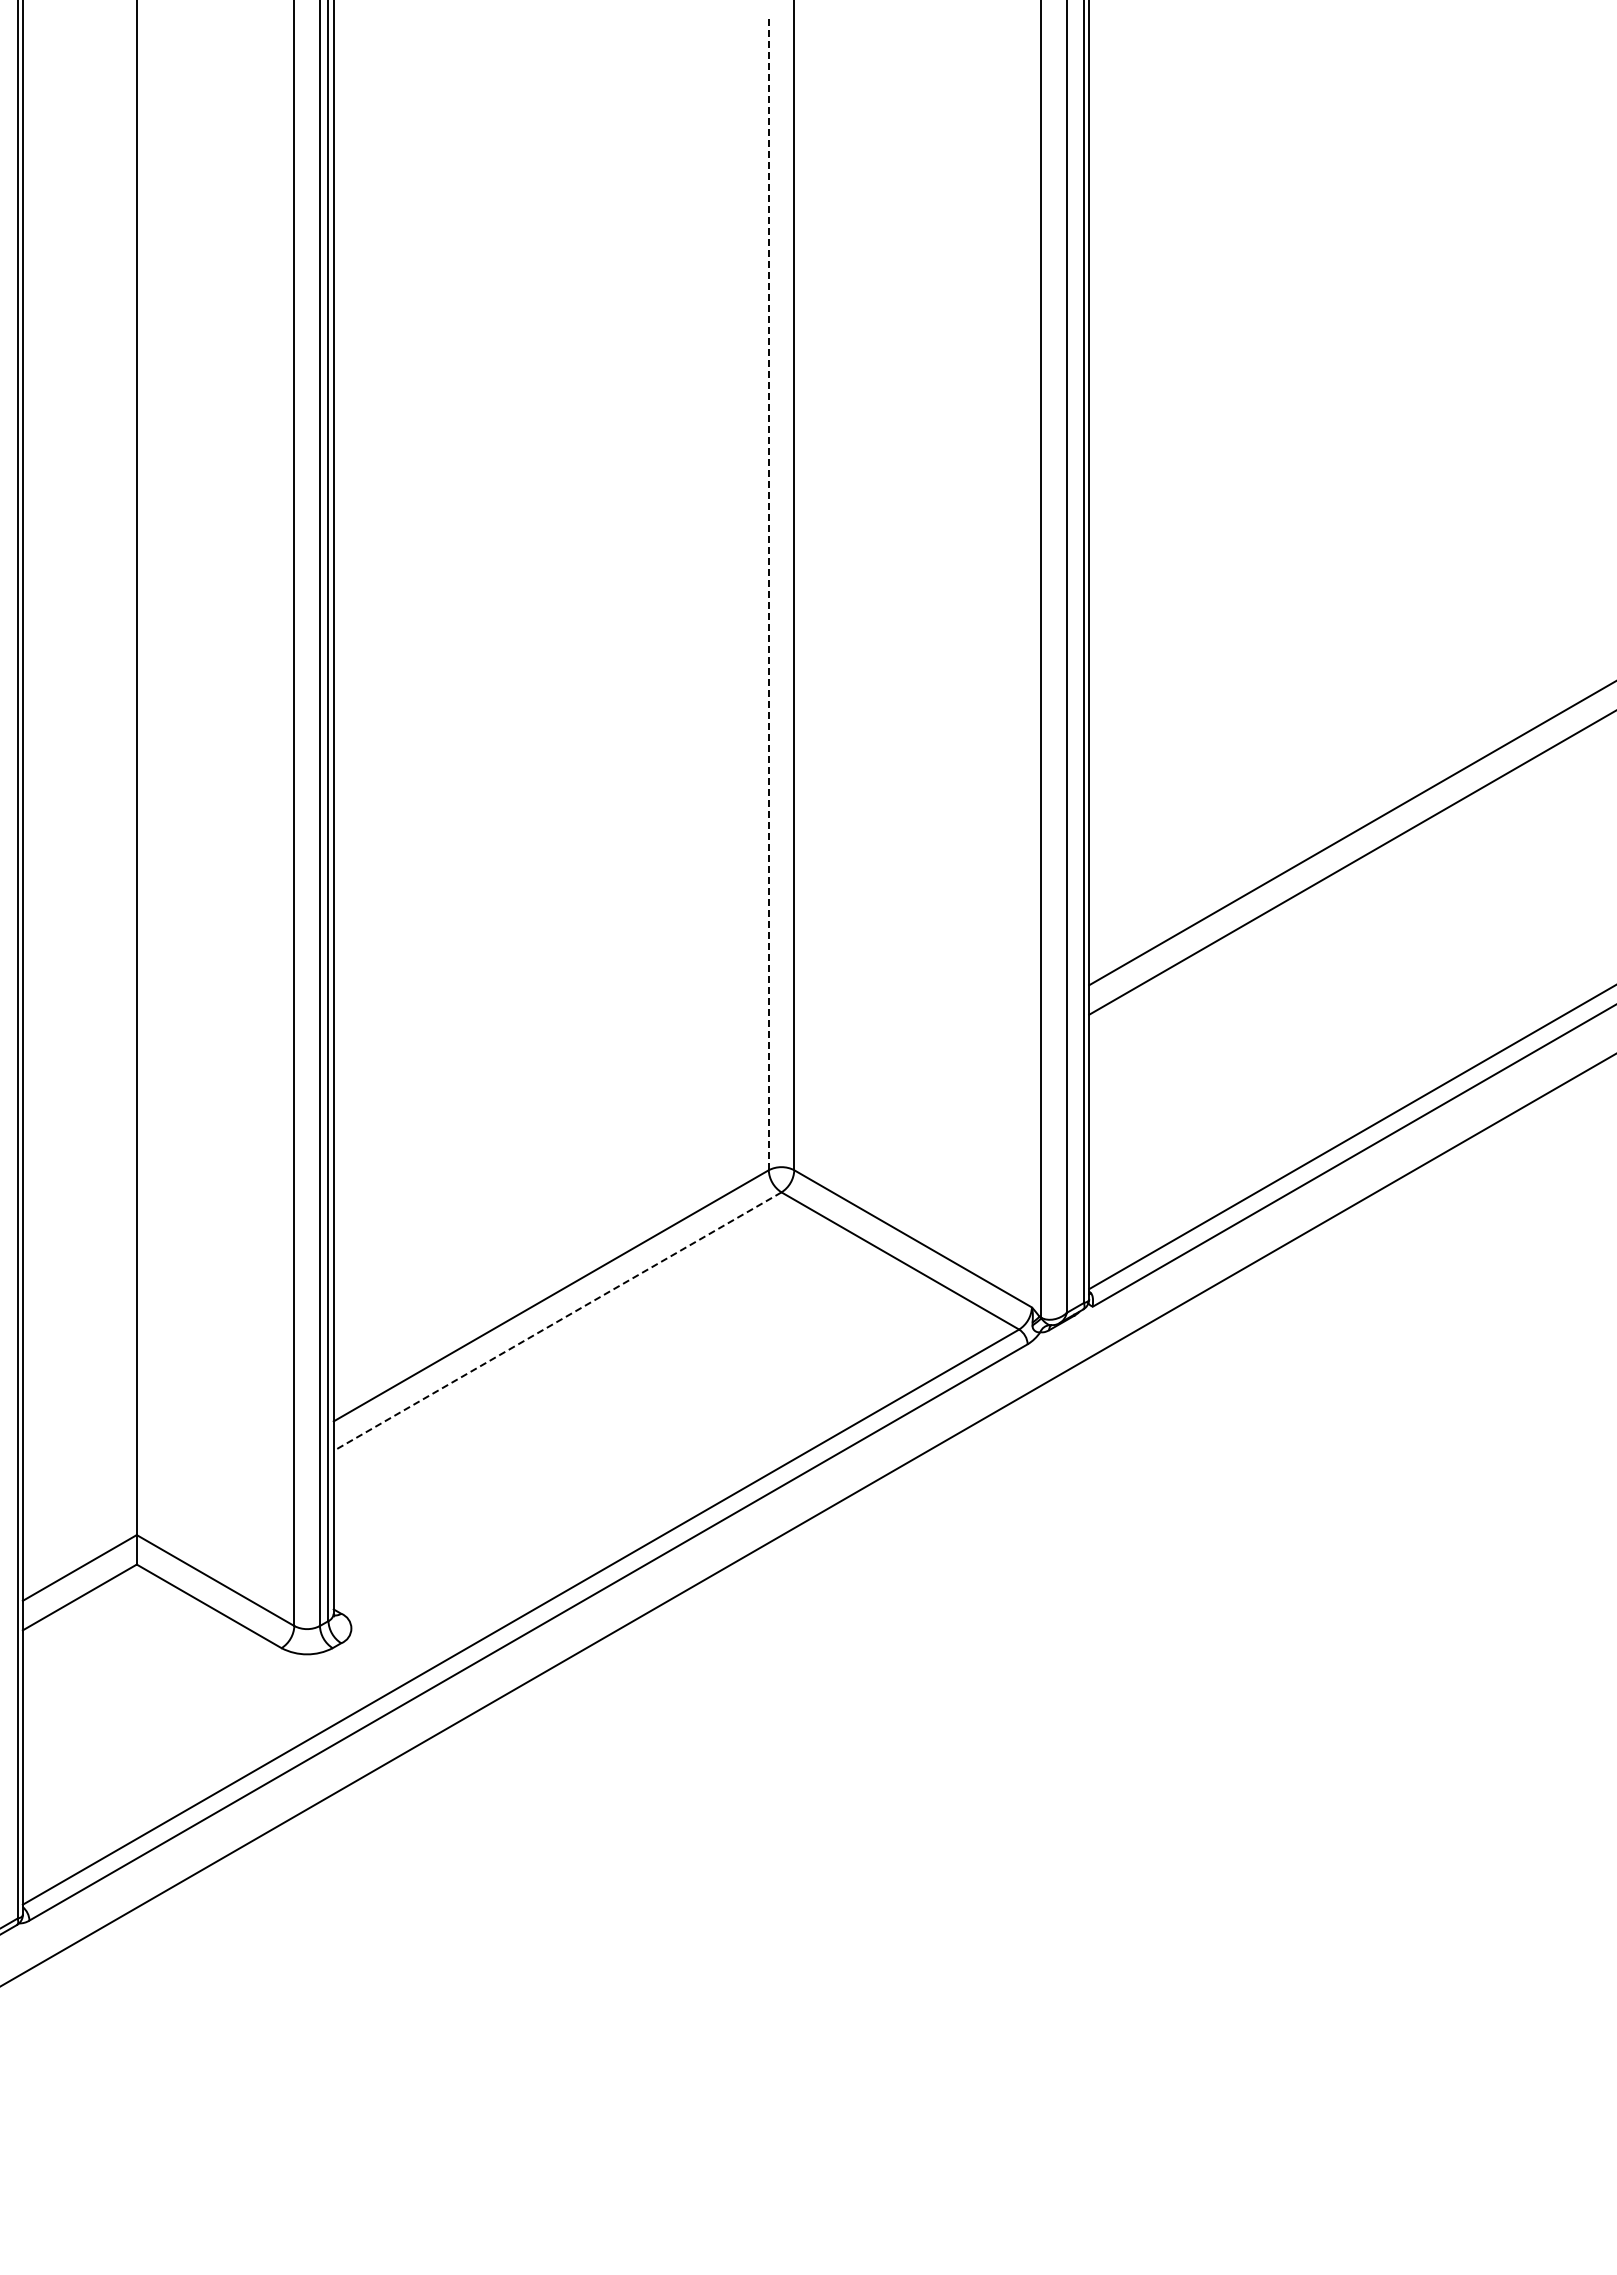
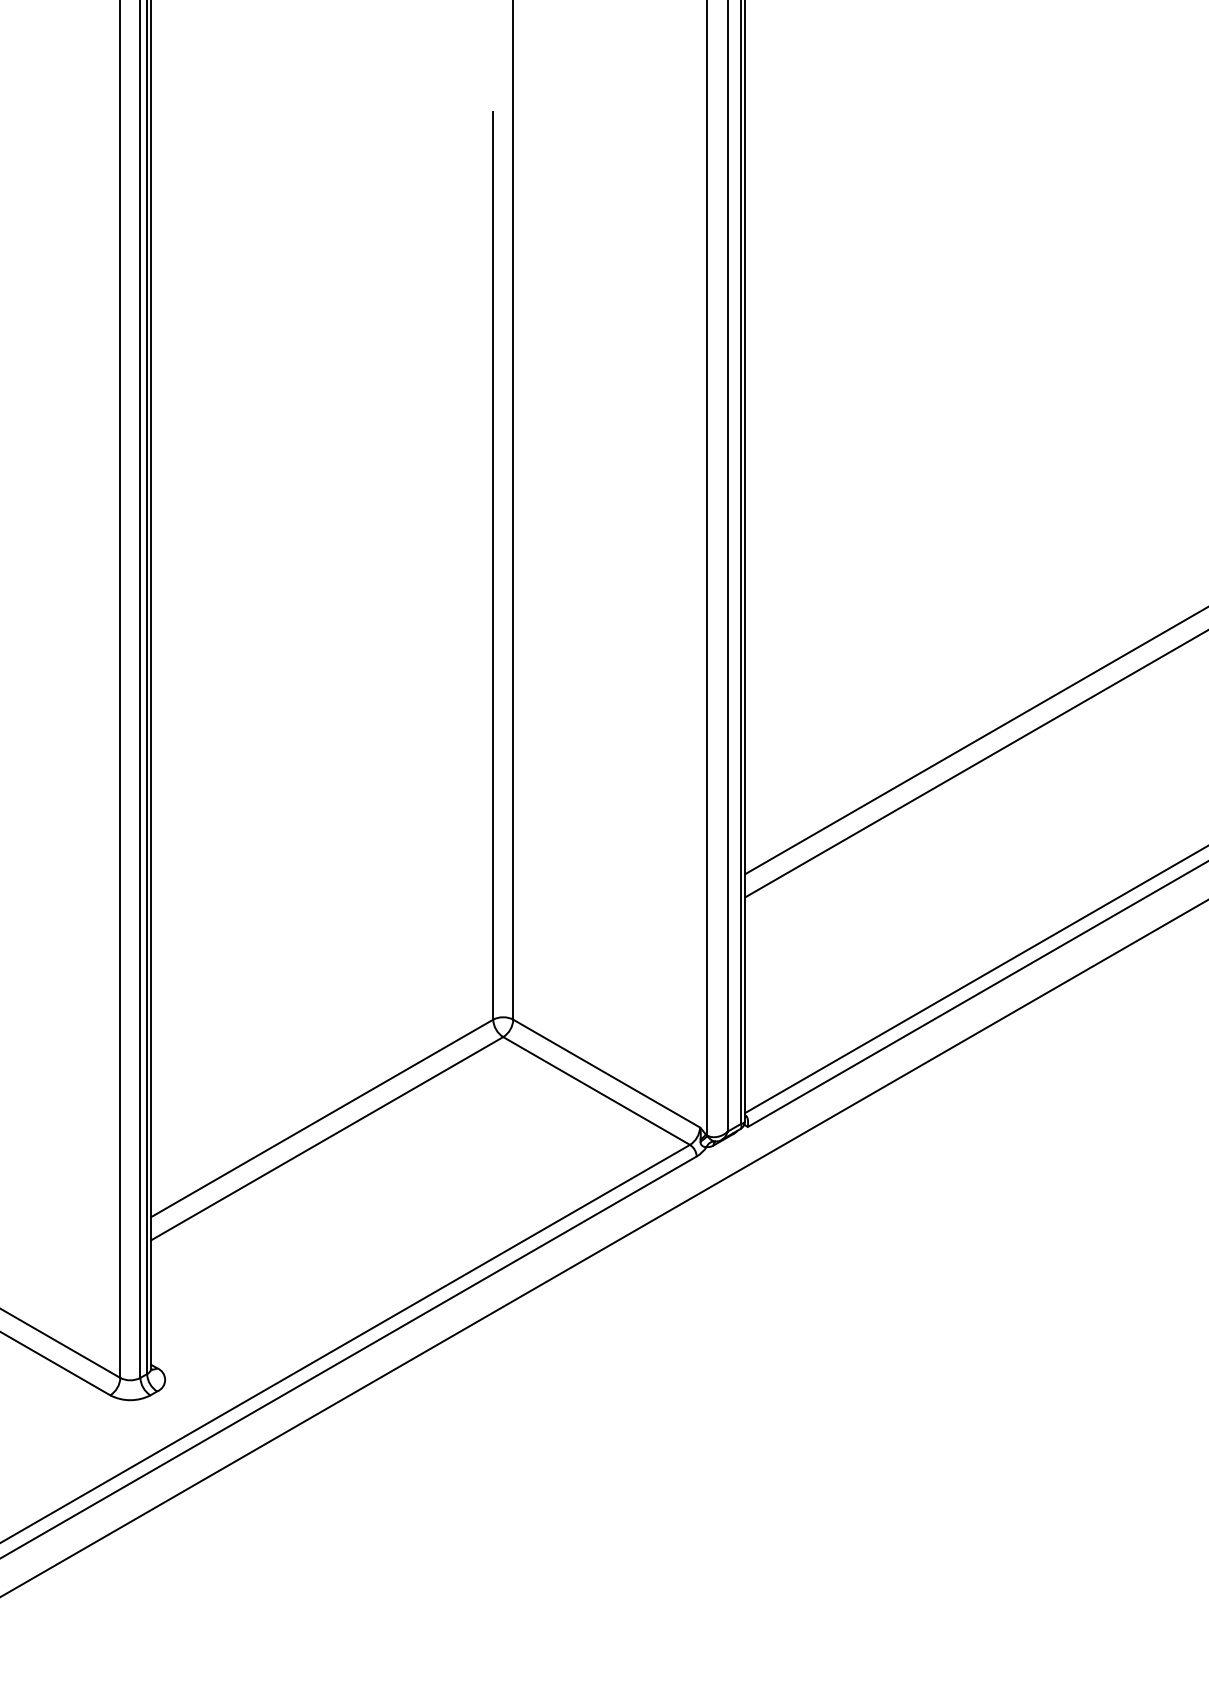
line: (768, 592) -> (493, 565), dashed -> solid
line: (557, 1321) -> (327, 1138), dashed -> solid

